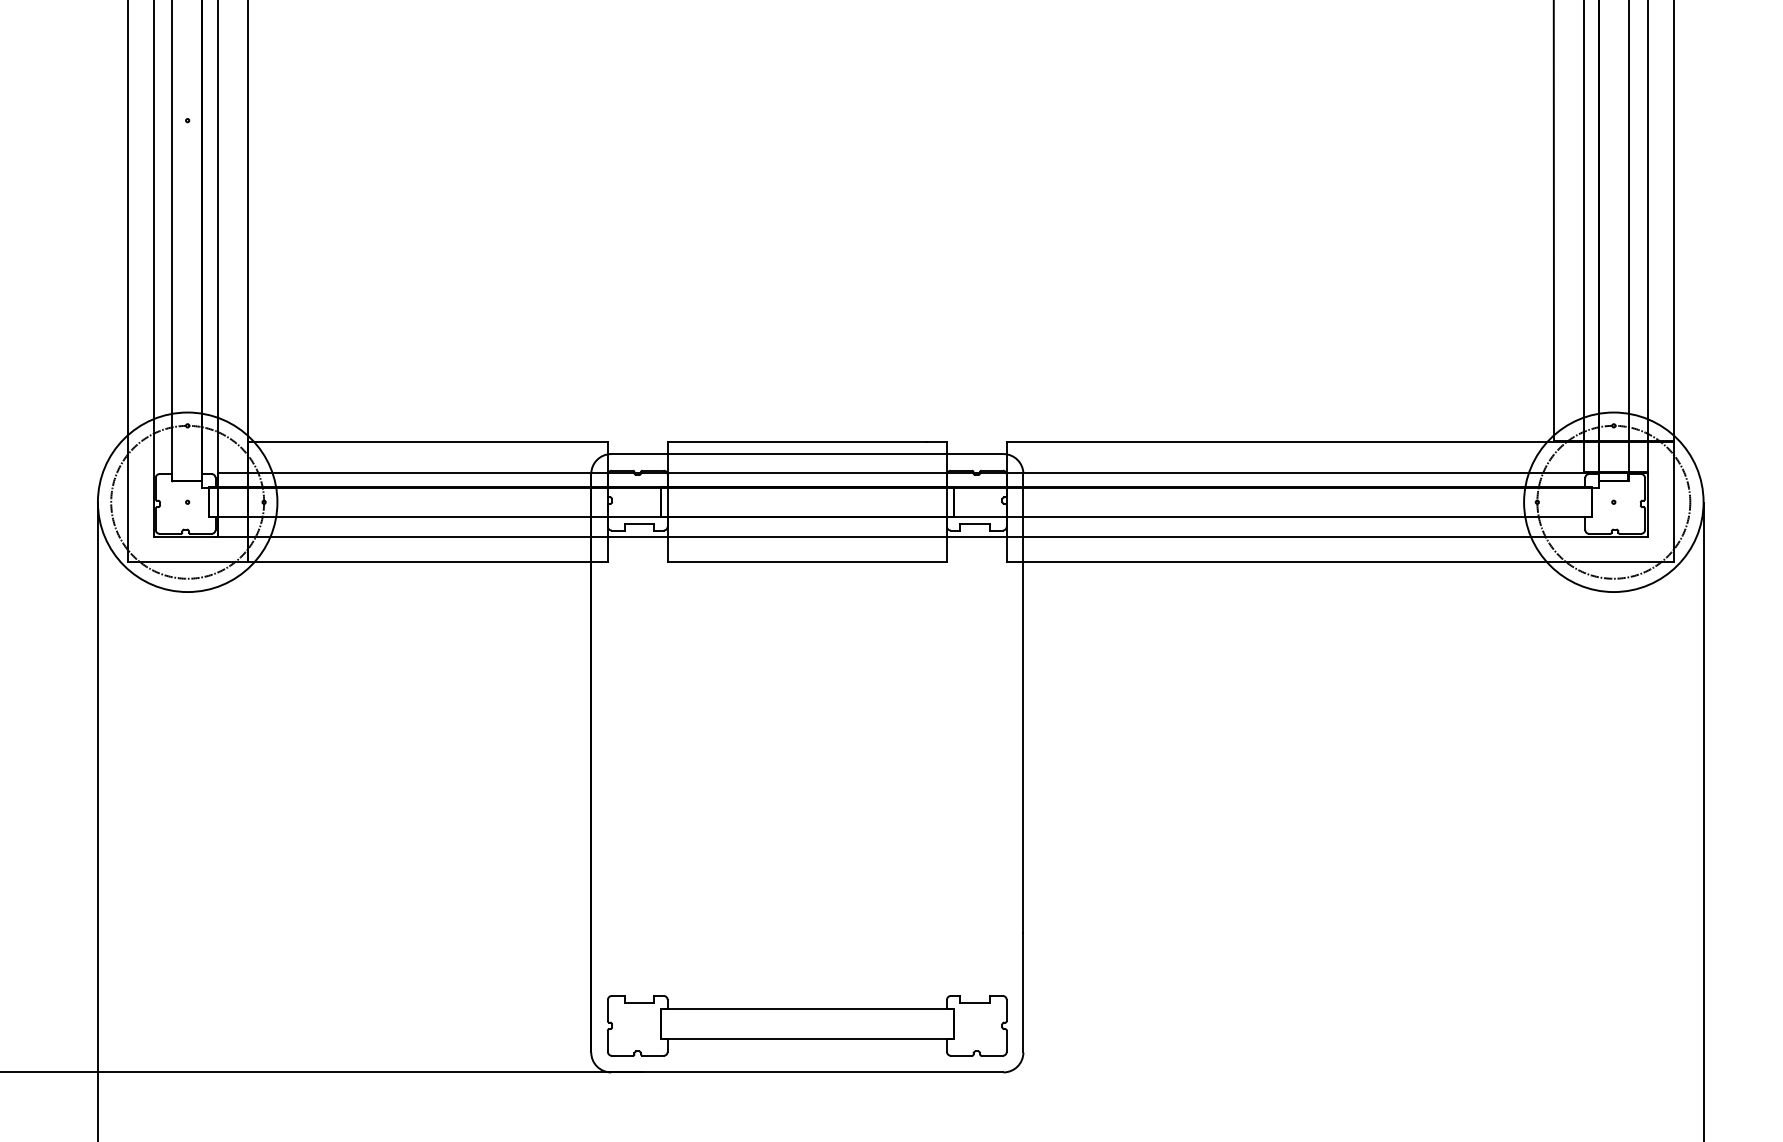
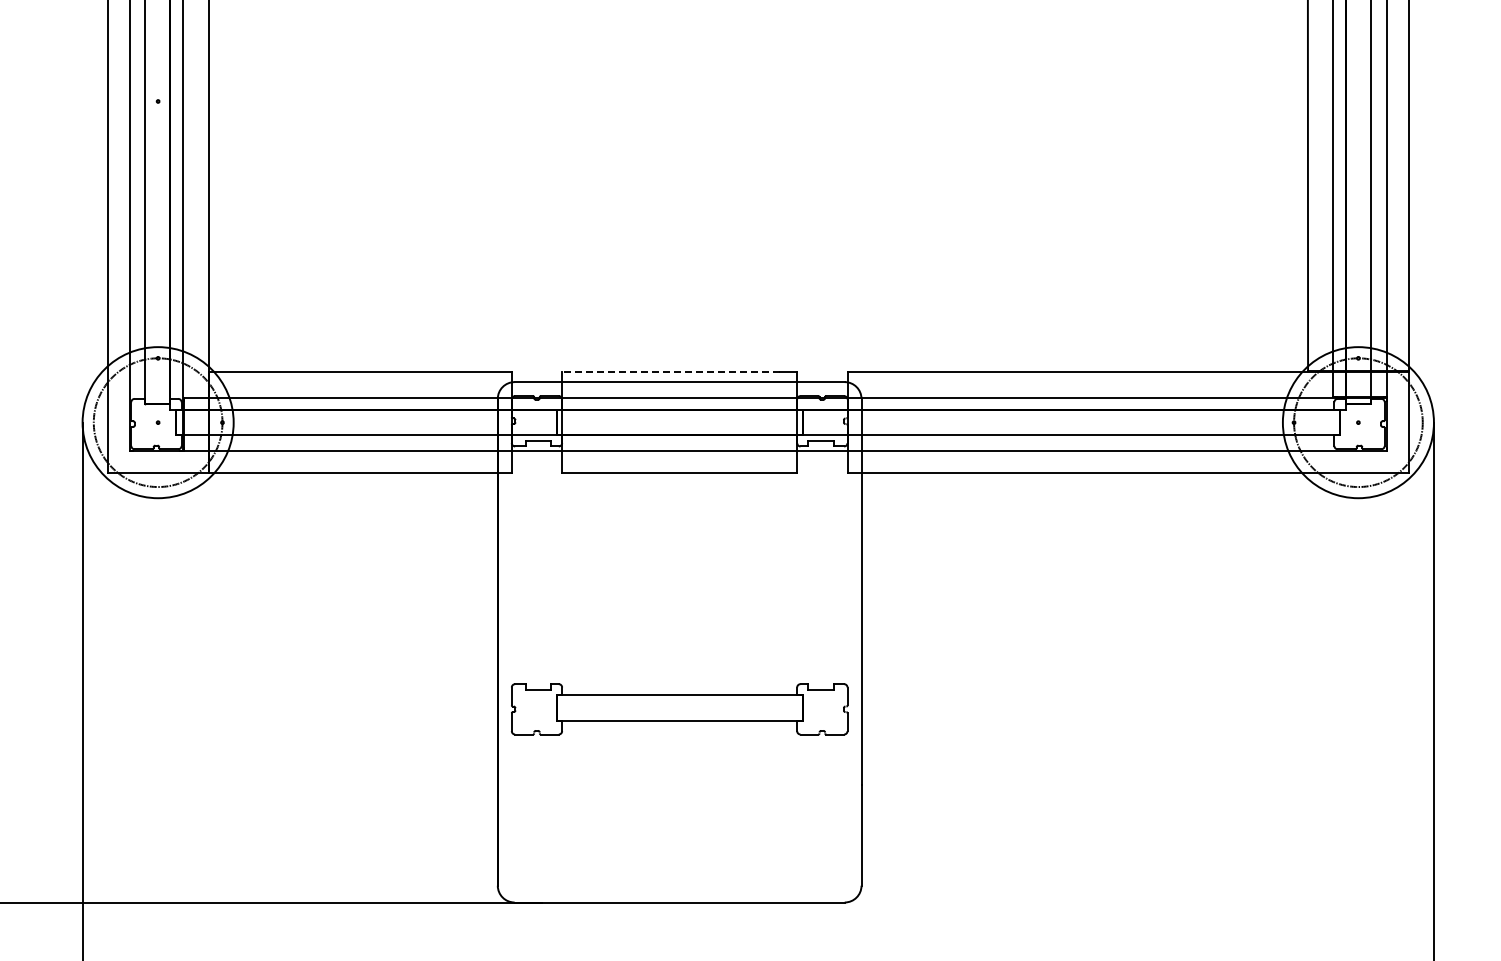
line: (796, 442) -> (670, 372), solid -> dashed
part: (807, 1026) -> (679, 709), moved

